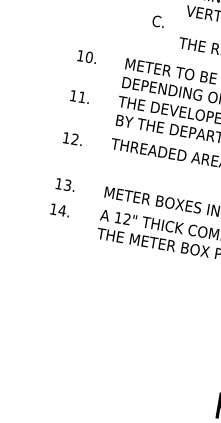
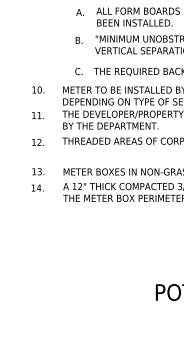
text: (157, 21) -> (78, 71), moved

